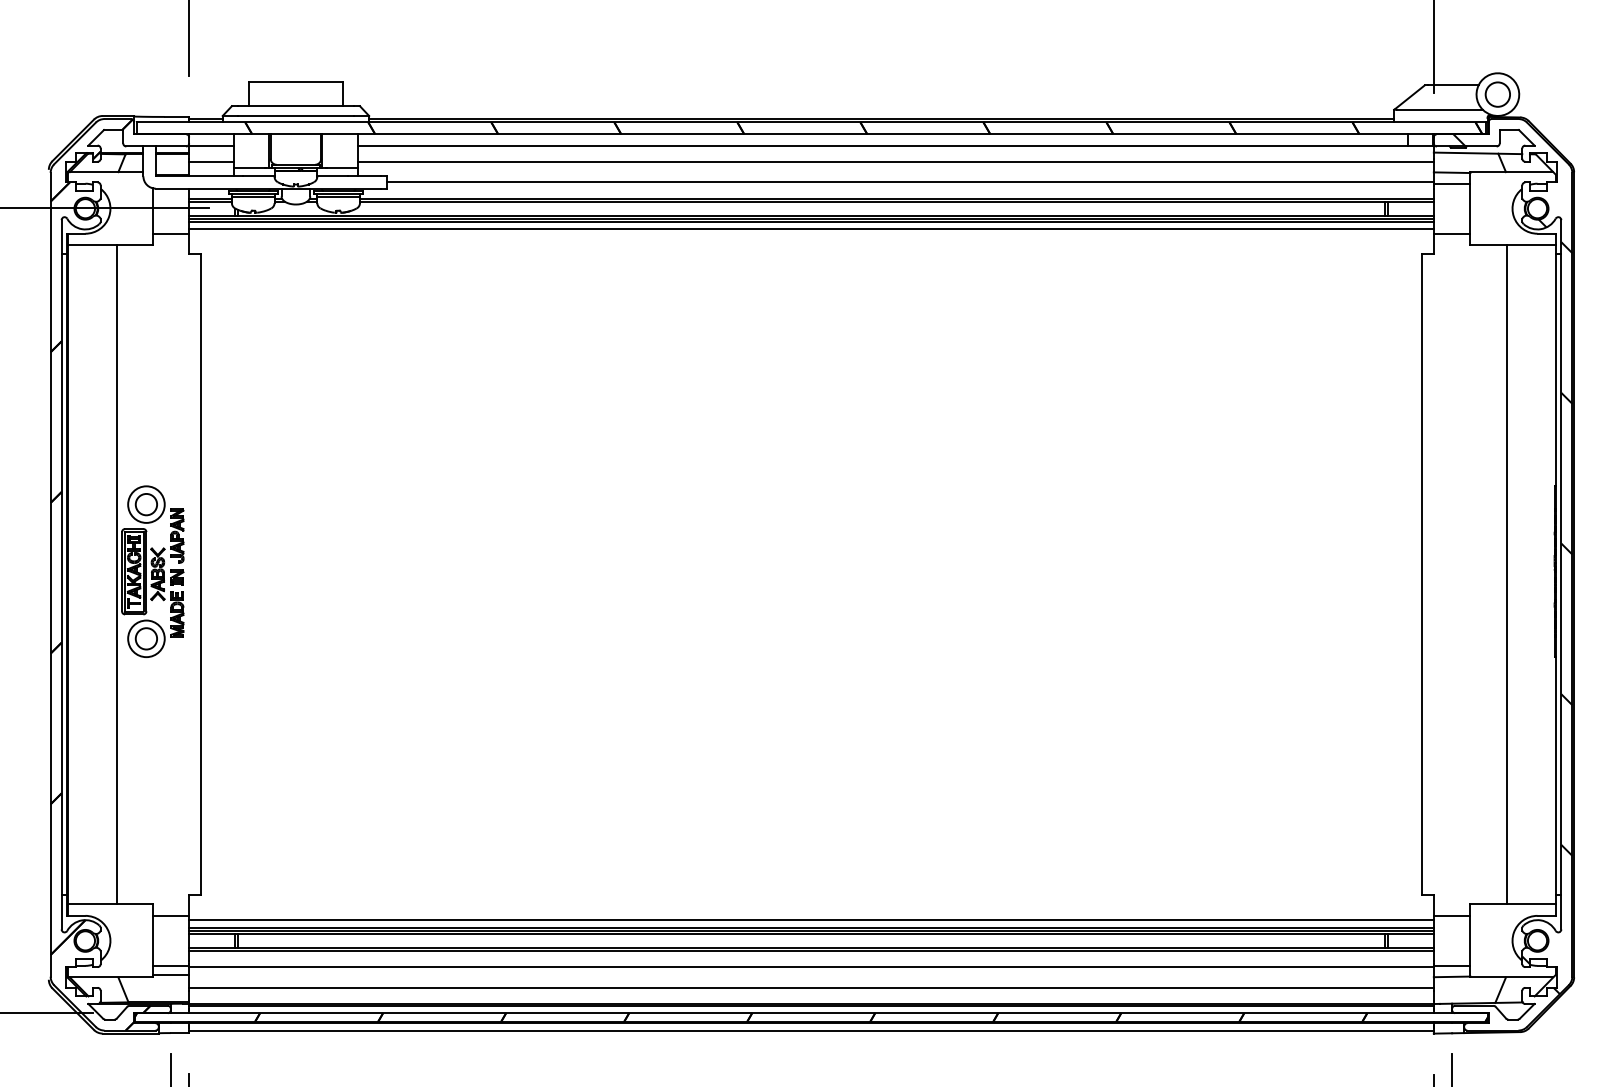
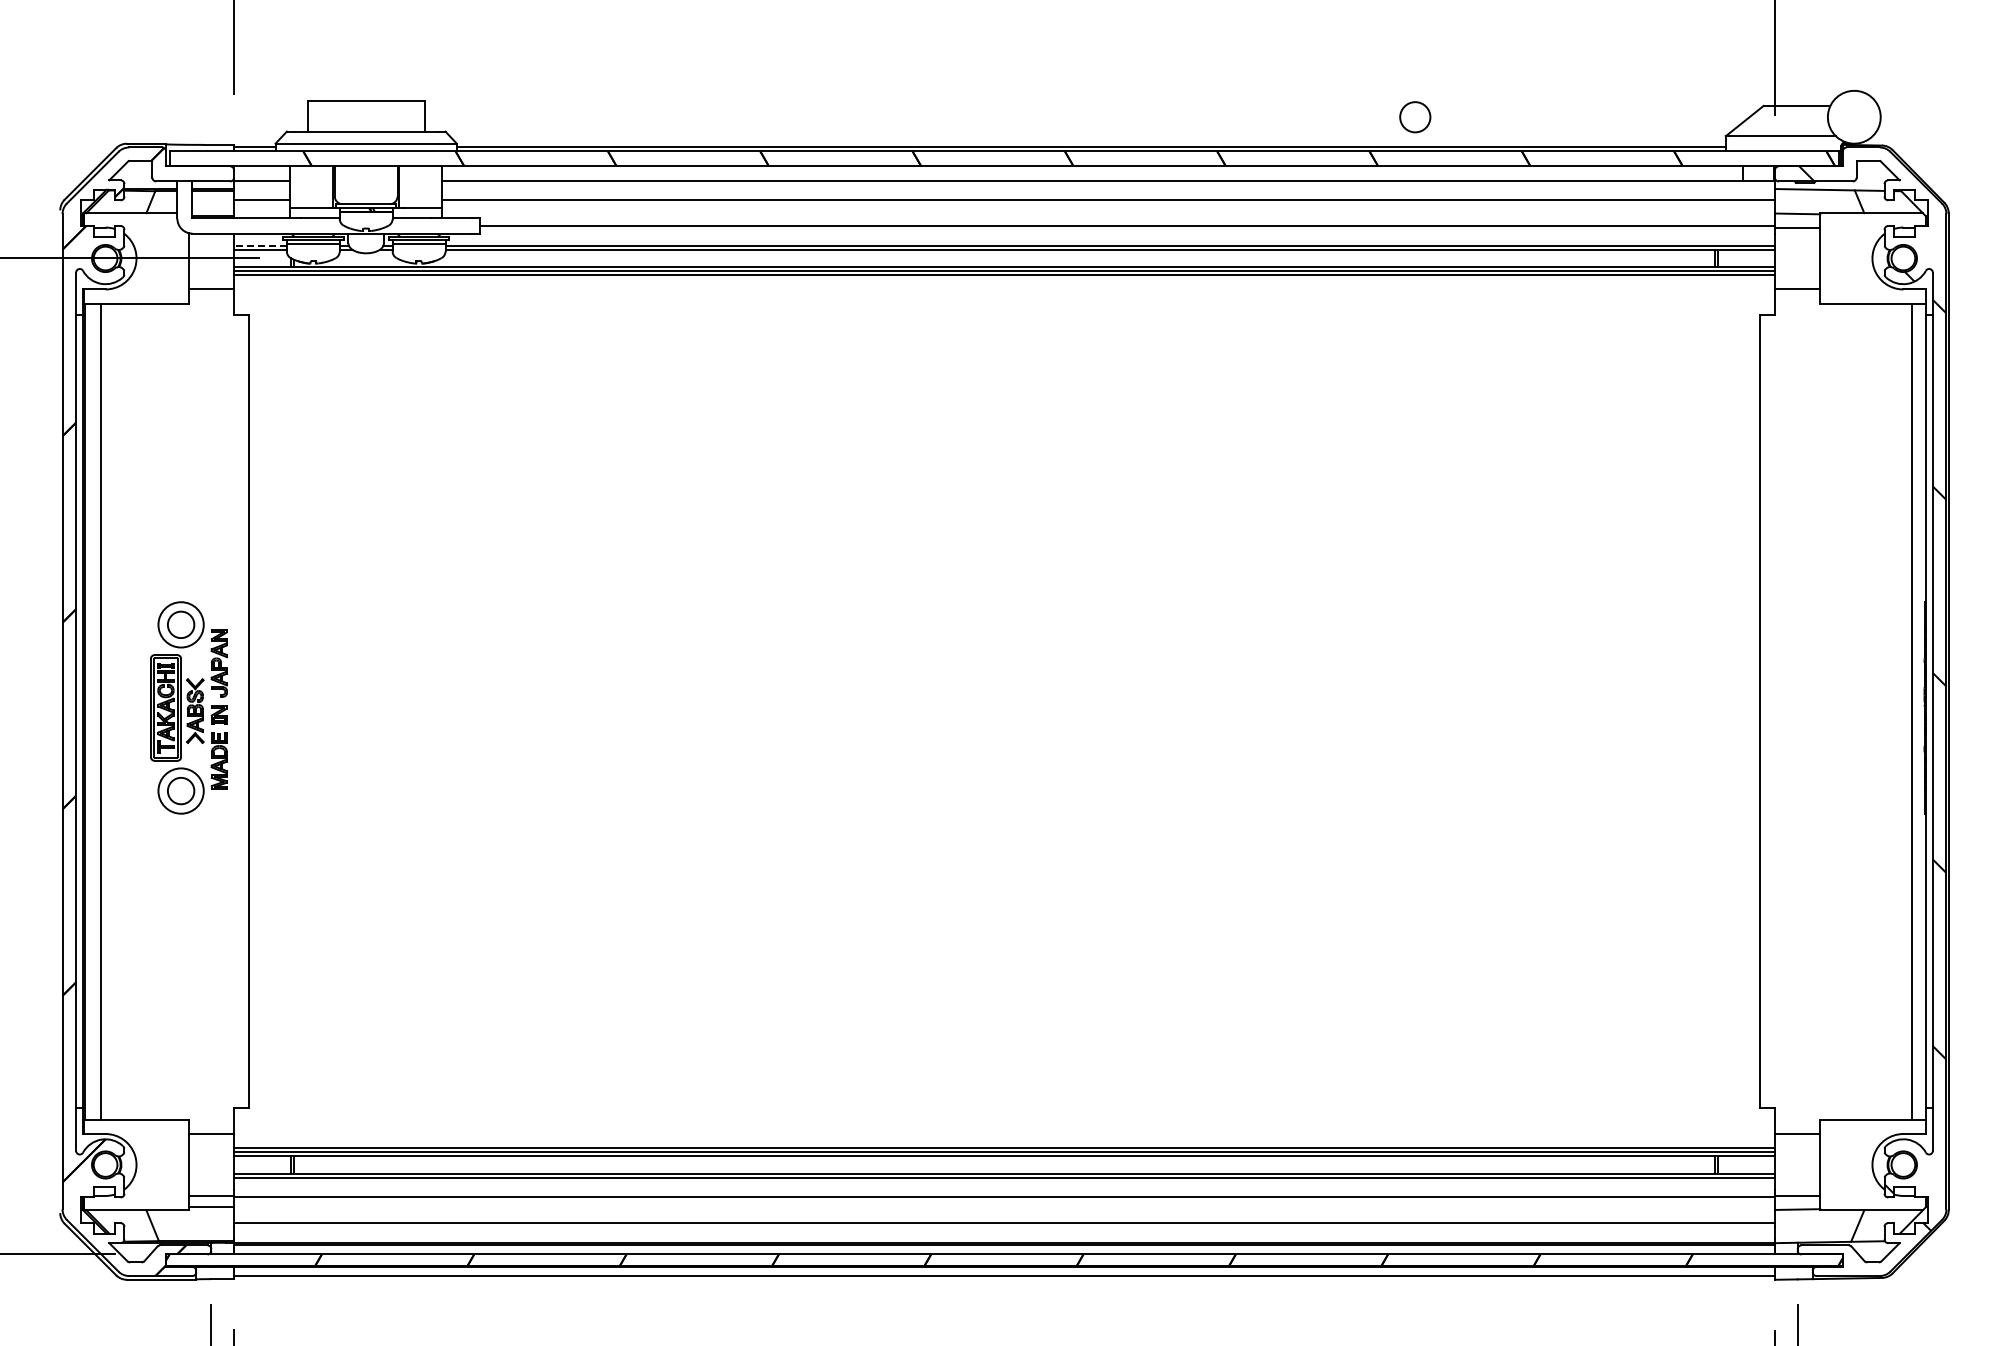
circle: (1498, 94) -> (1415, 117), moved
line: (209, 198) -> (259, 245), solid -> dashed
line: (811, 229) -> (1004, 284), removed
line: (117, 574) -> (101, 711), moved
line: (1506, 574) -> (1912, 711), moved
line: (811, 920) -> (1004, 1139), removed

